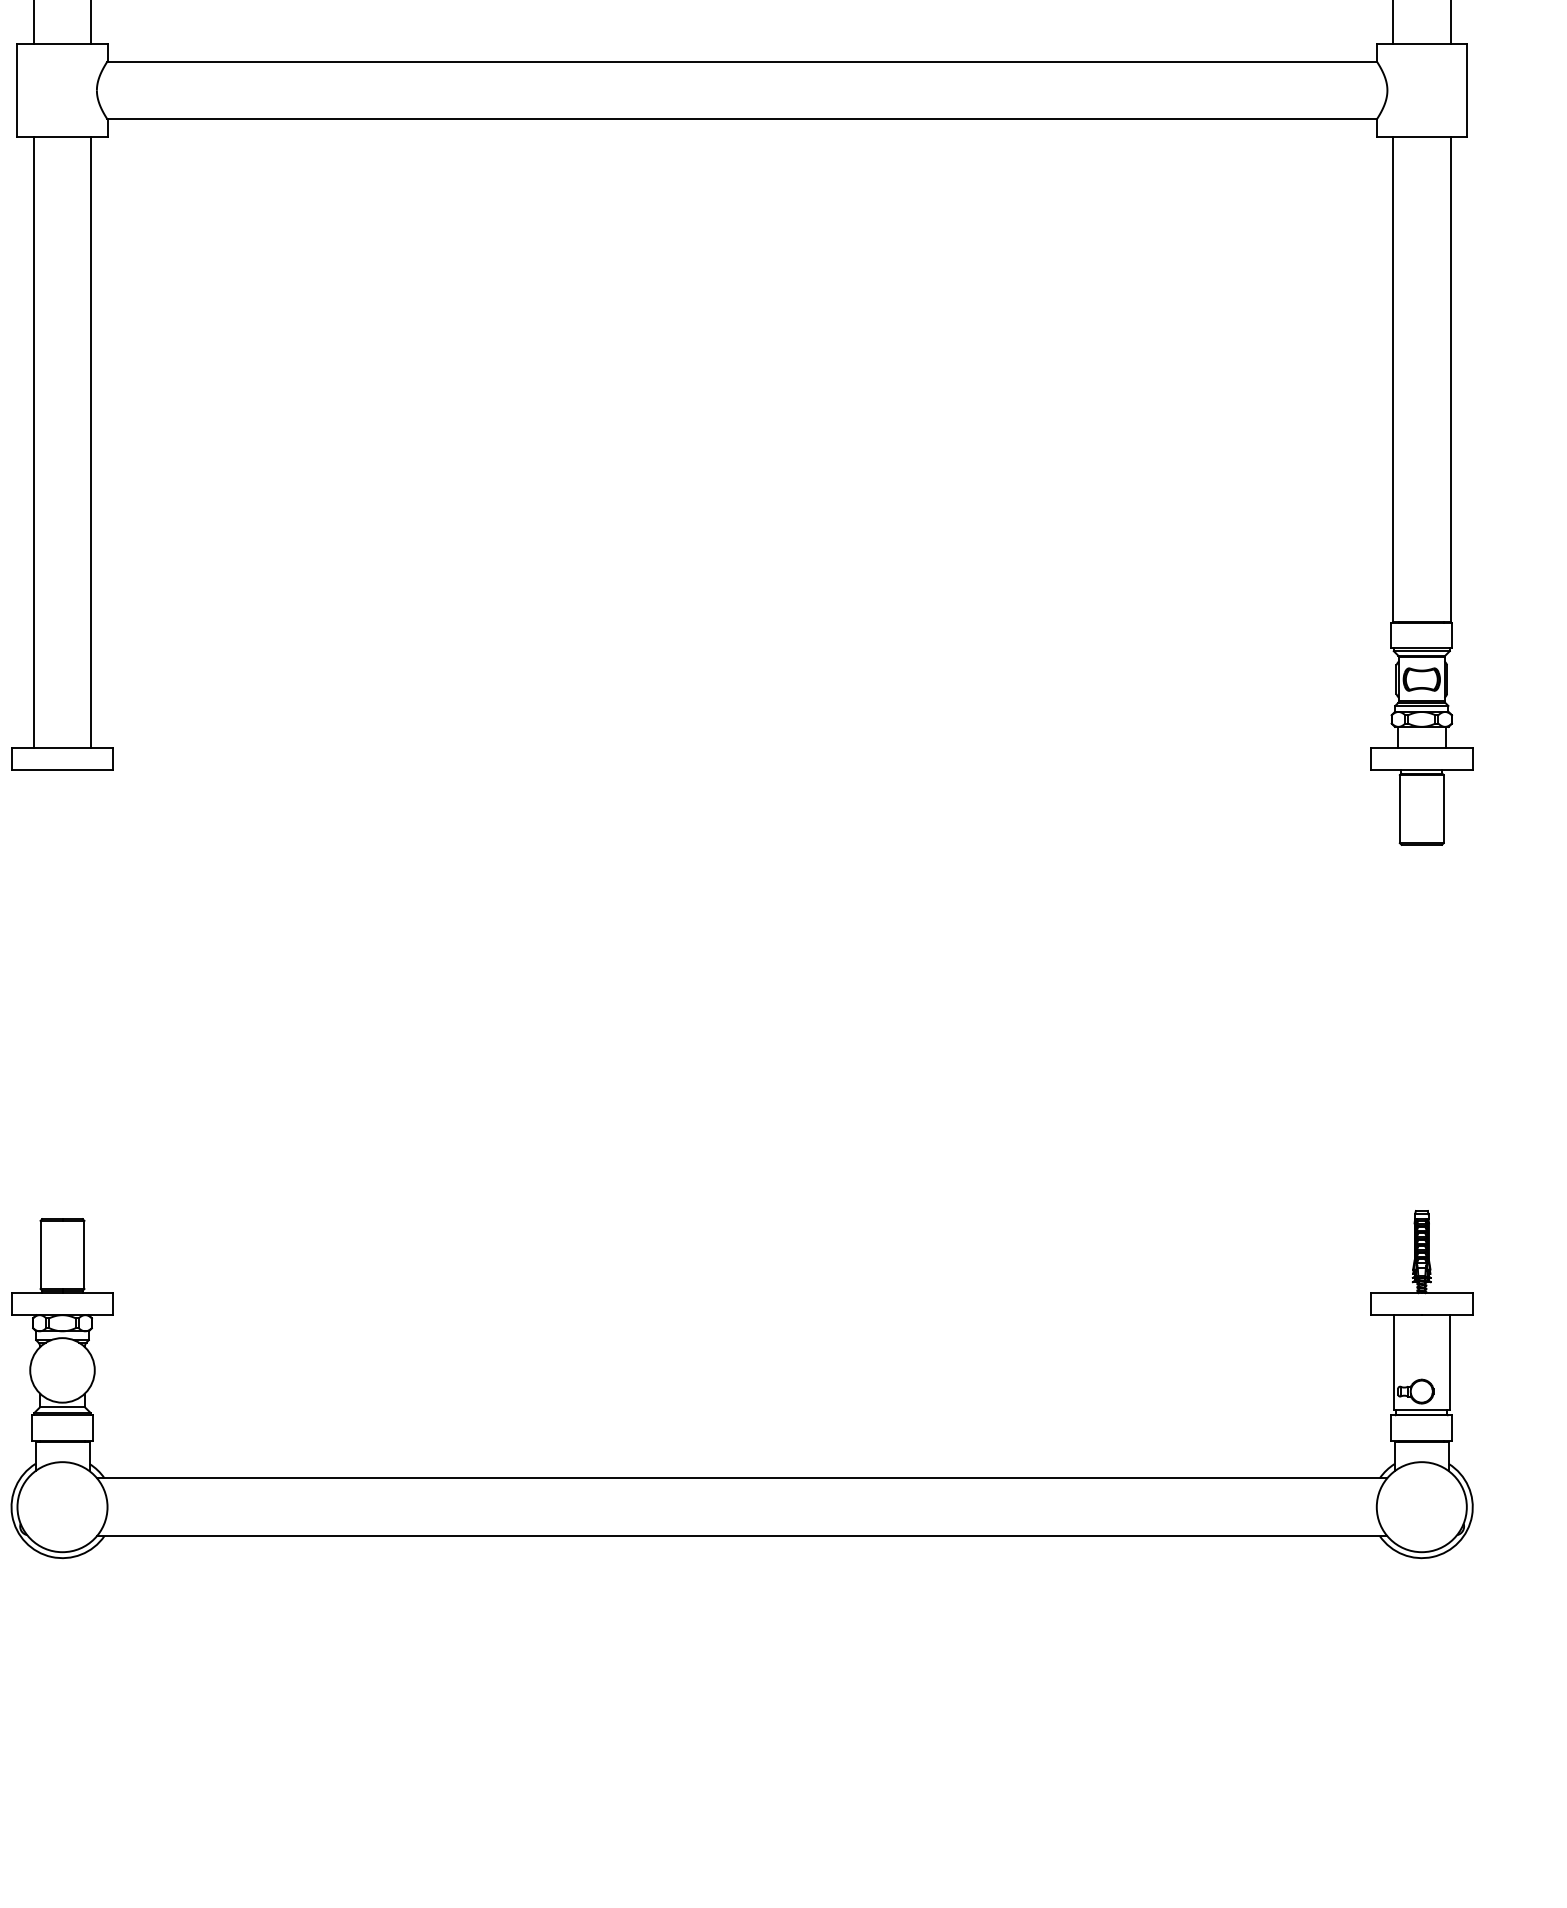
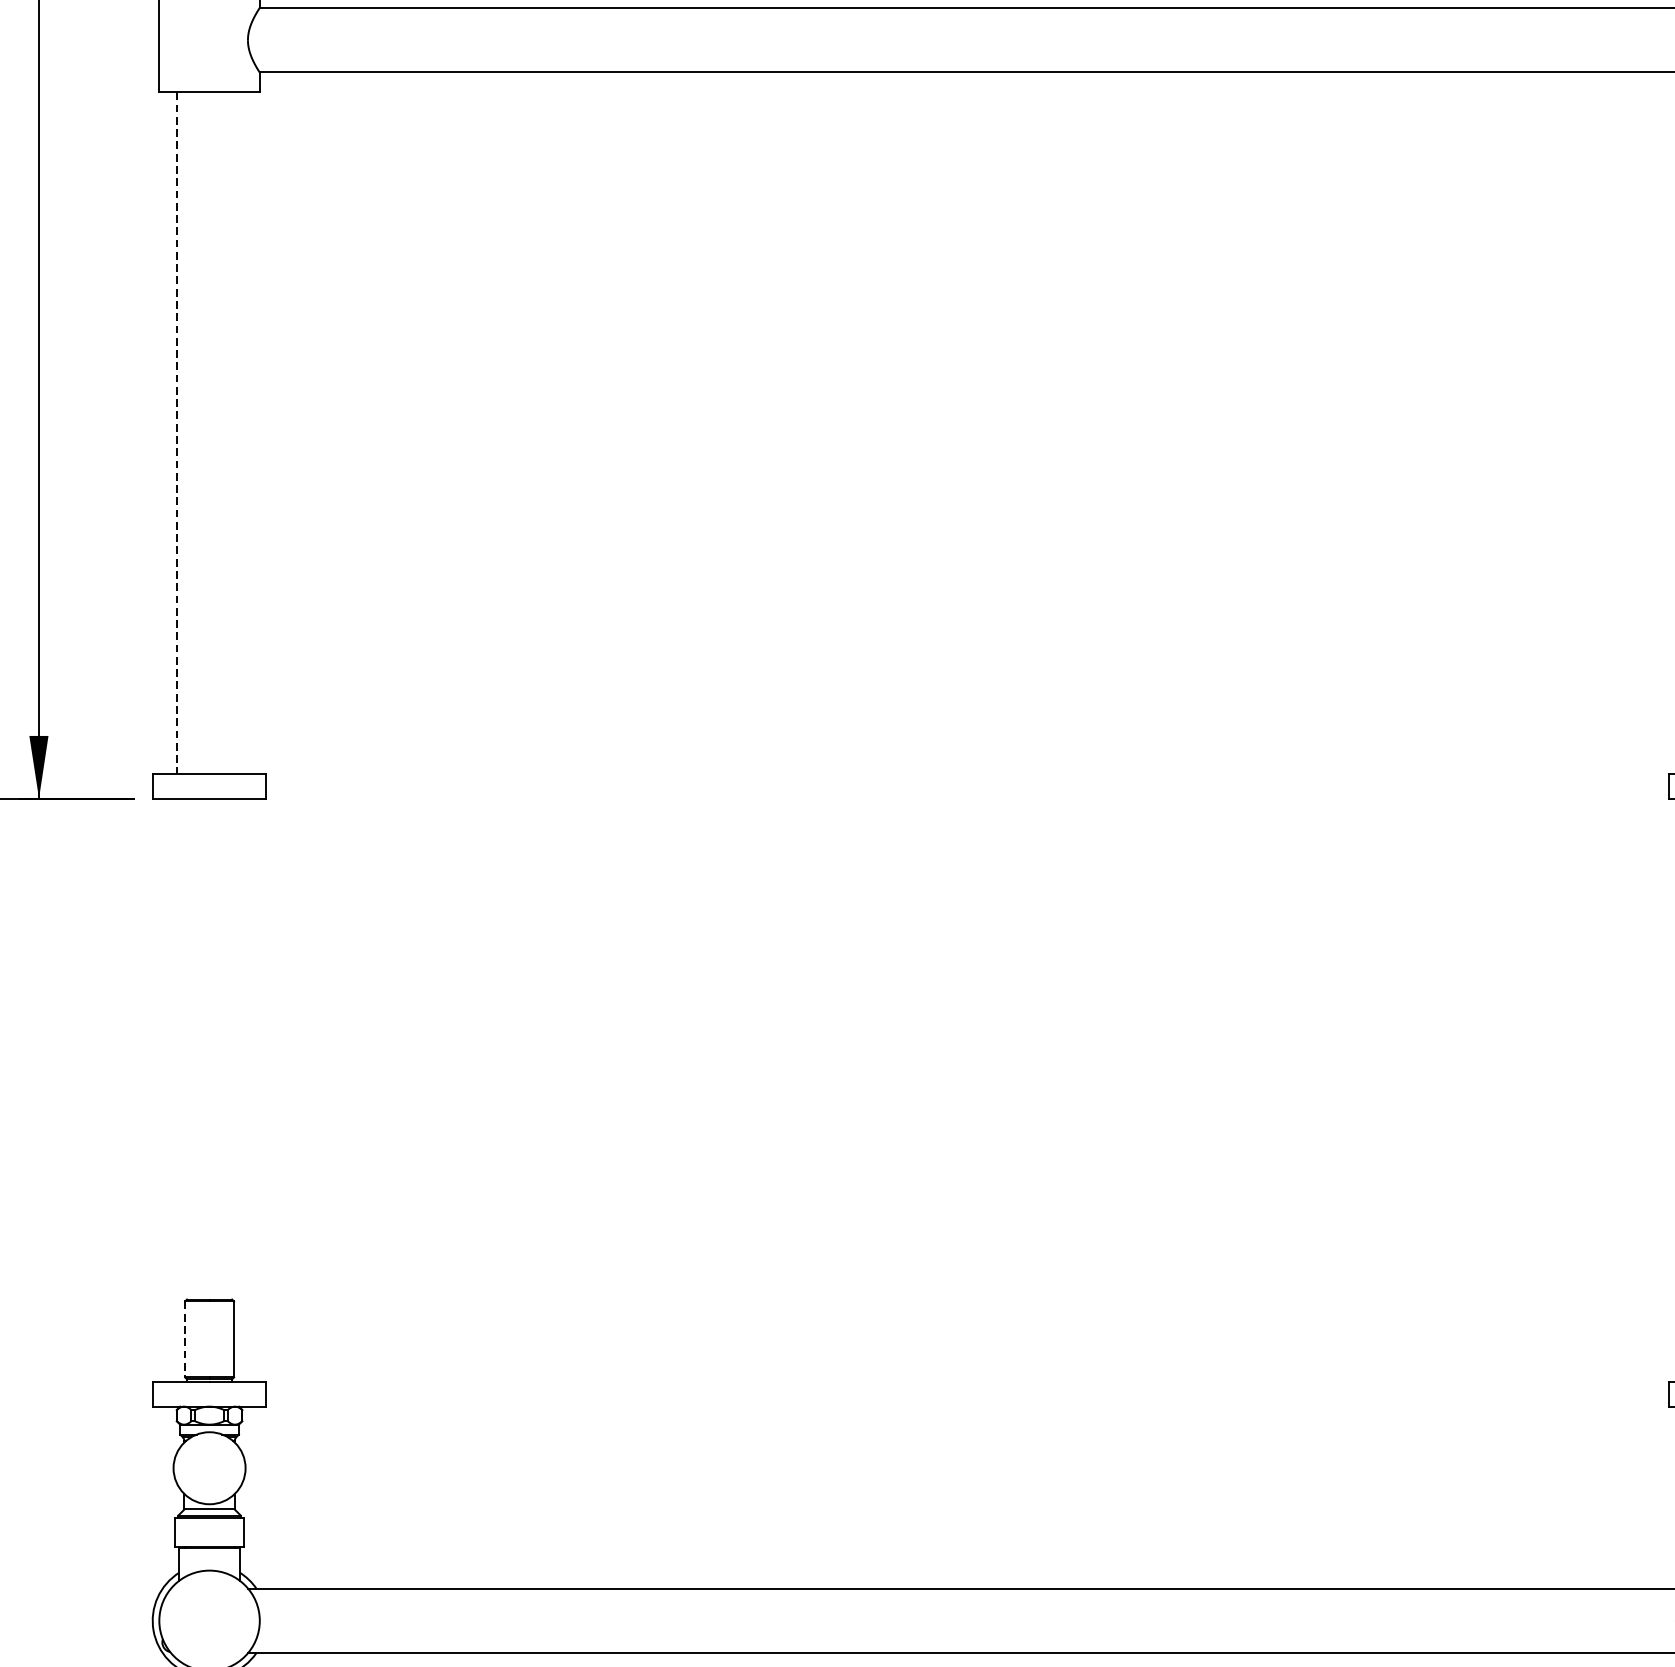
line: (91, 442) -> (241, 432), removed
line: (33, 443) -> (177, 434), solid -> dashed
line: (40, 1255) -> (185, 1340), solid -> dashed

